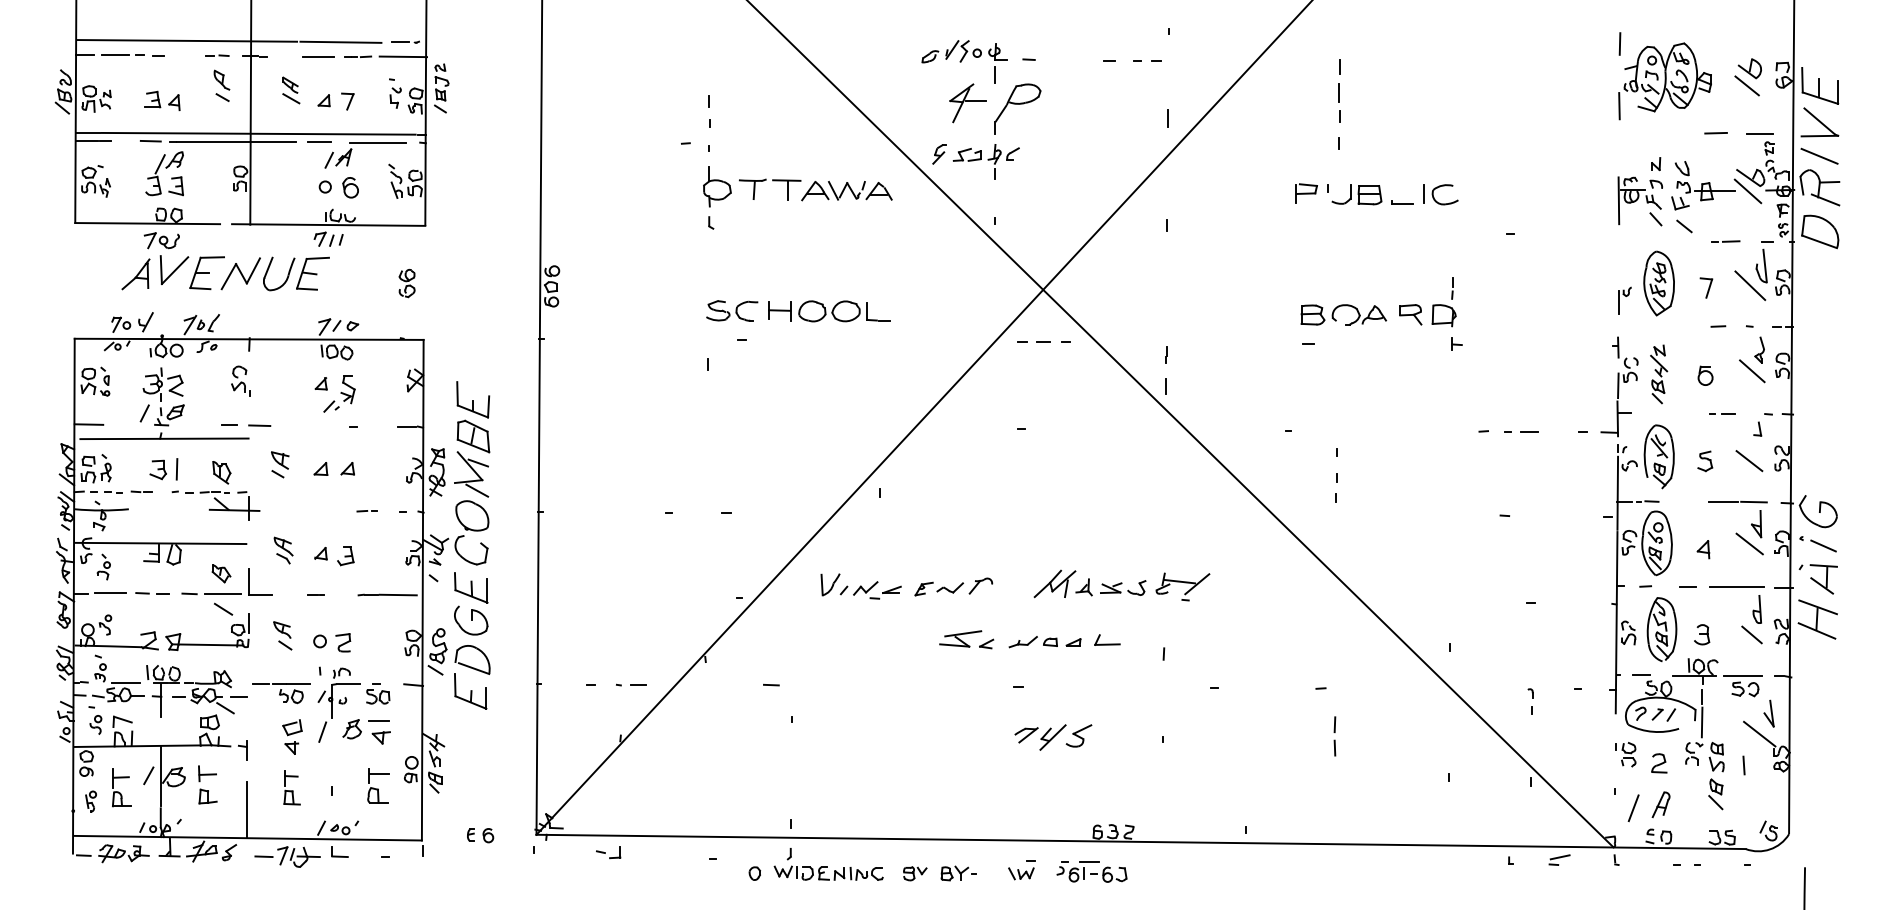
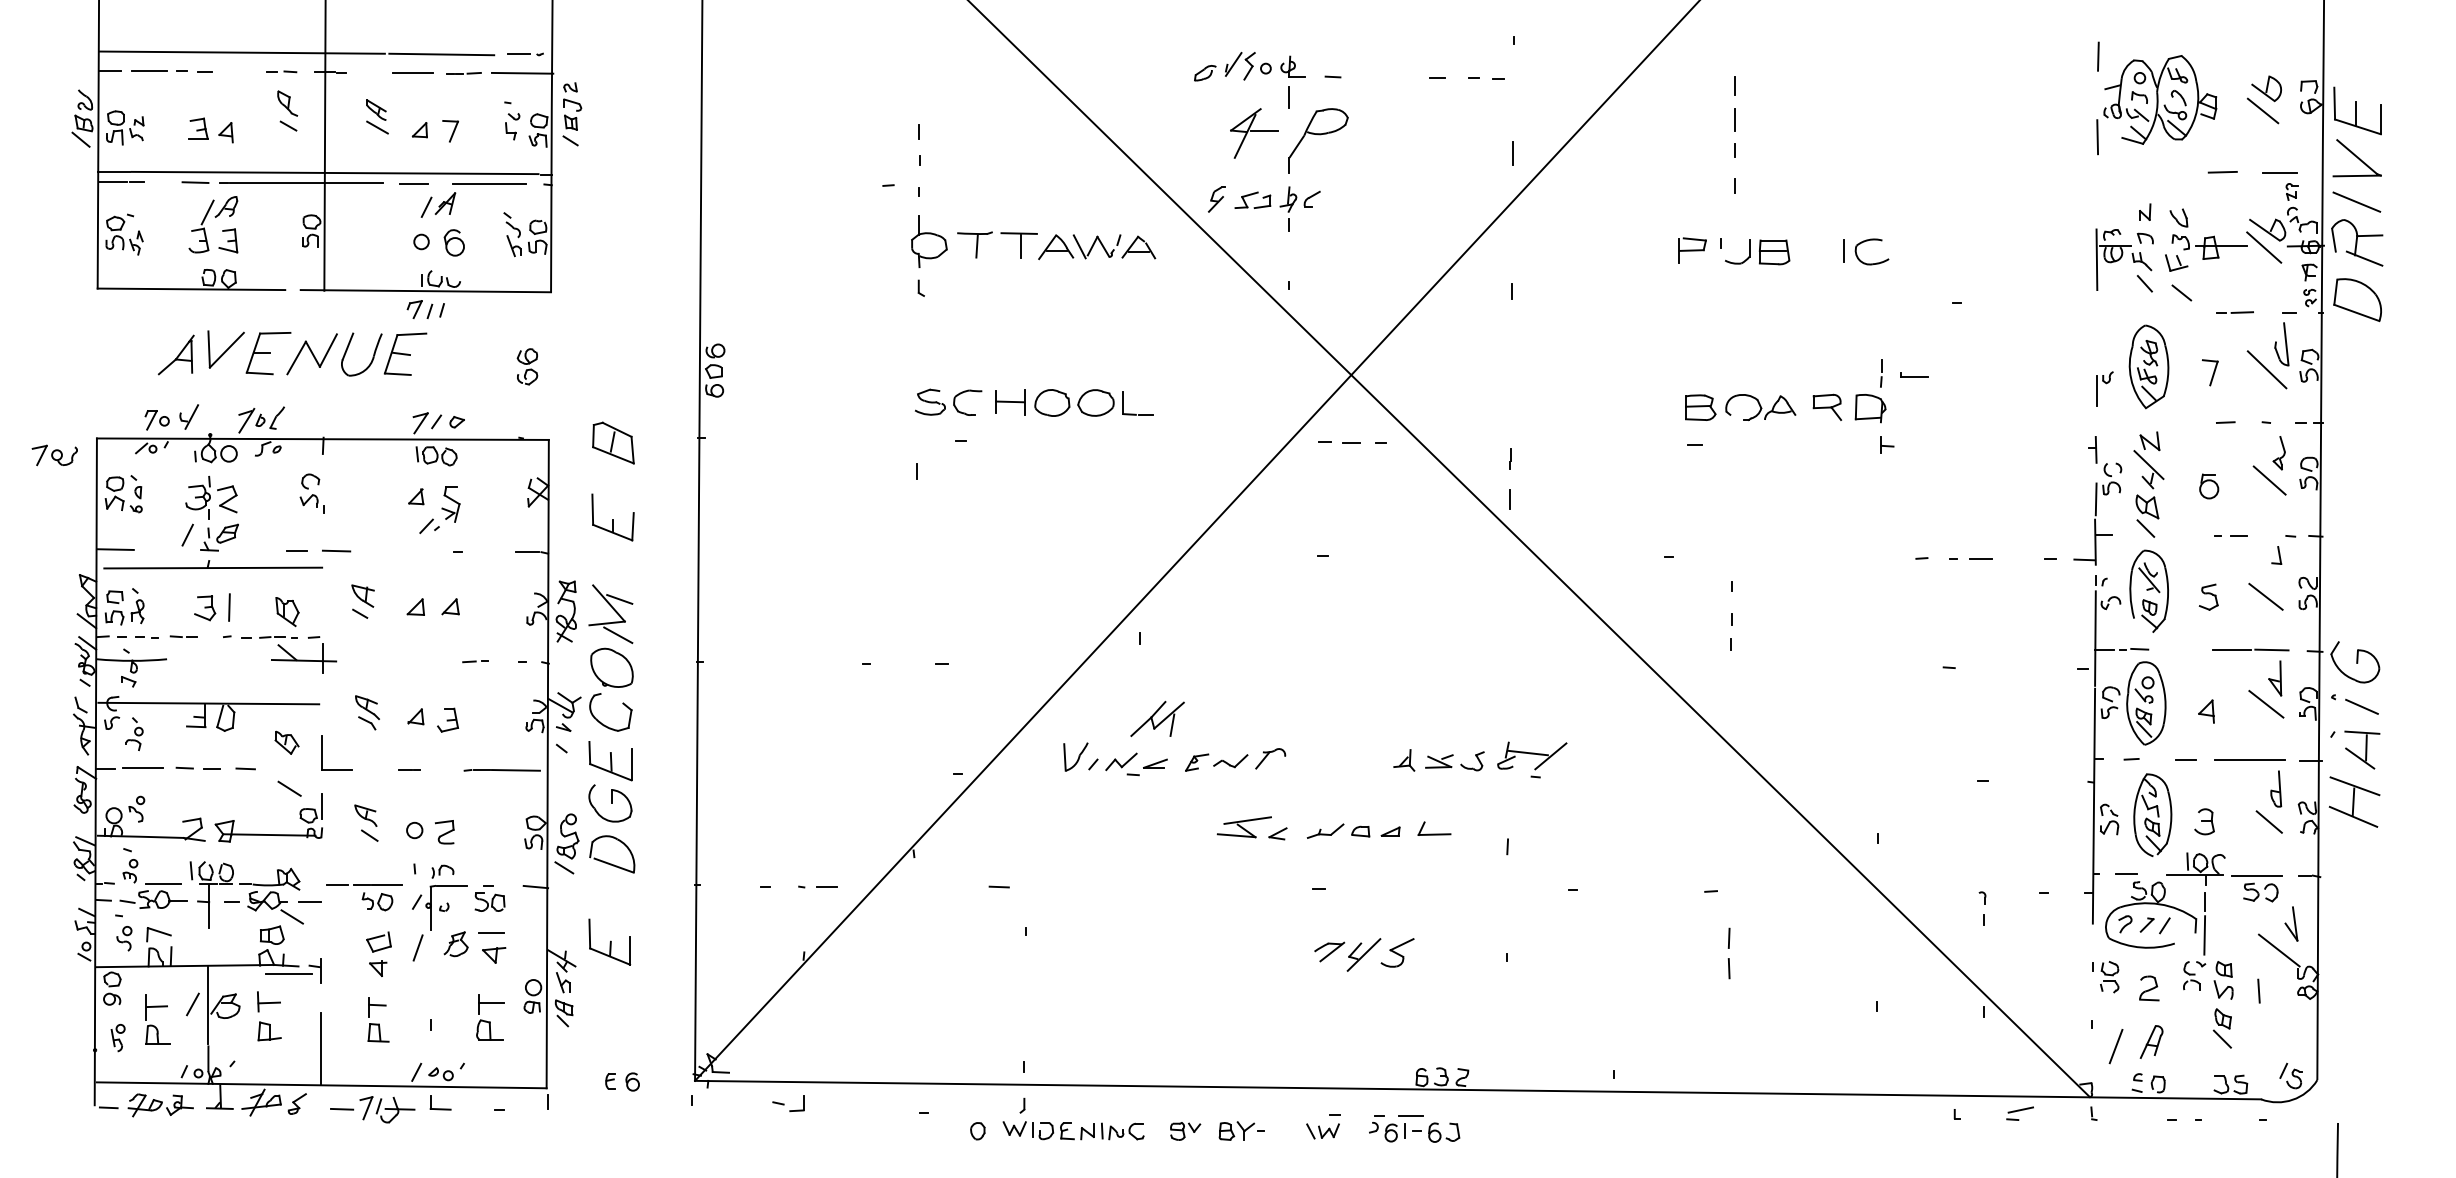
part: (1402, 202) -> (1914, 374), moved
part: (161, 240) -> (54, 455), moved
part: (1658, 374) -> (2148, 484), size x1.4
part: (473, 436) -> (613, 442), moved
part: (1054, 583) -> (1157, 718), moved
line: (222, 593) -> (288, 973), moved
part: (470, 690) -> (609, 941), moved

